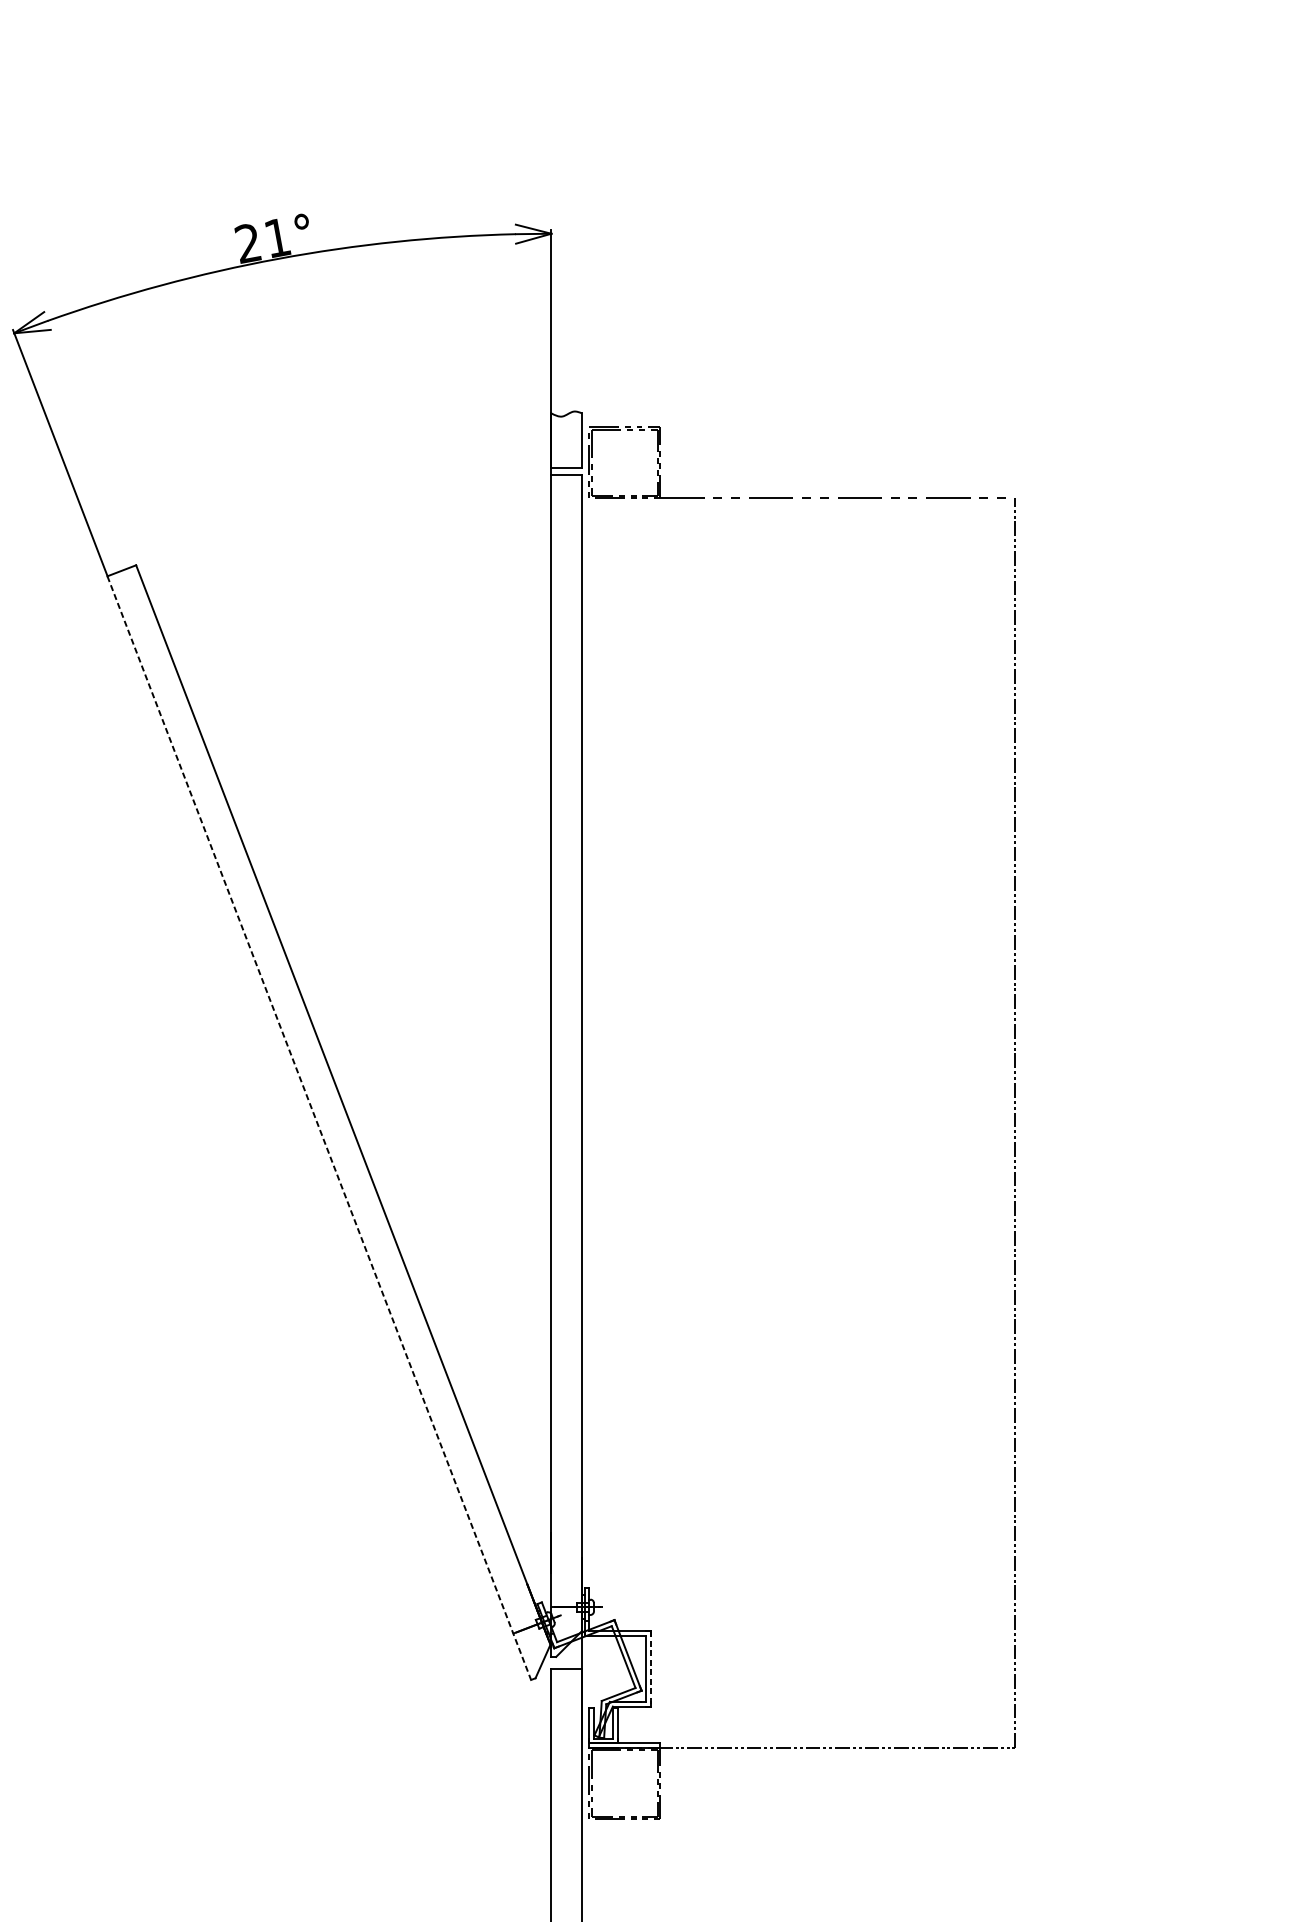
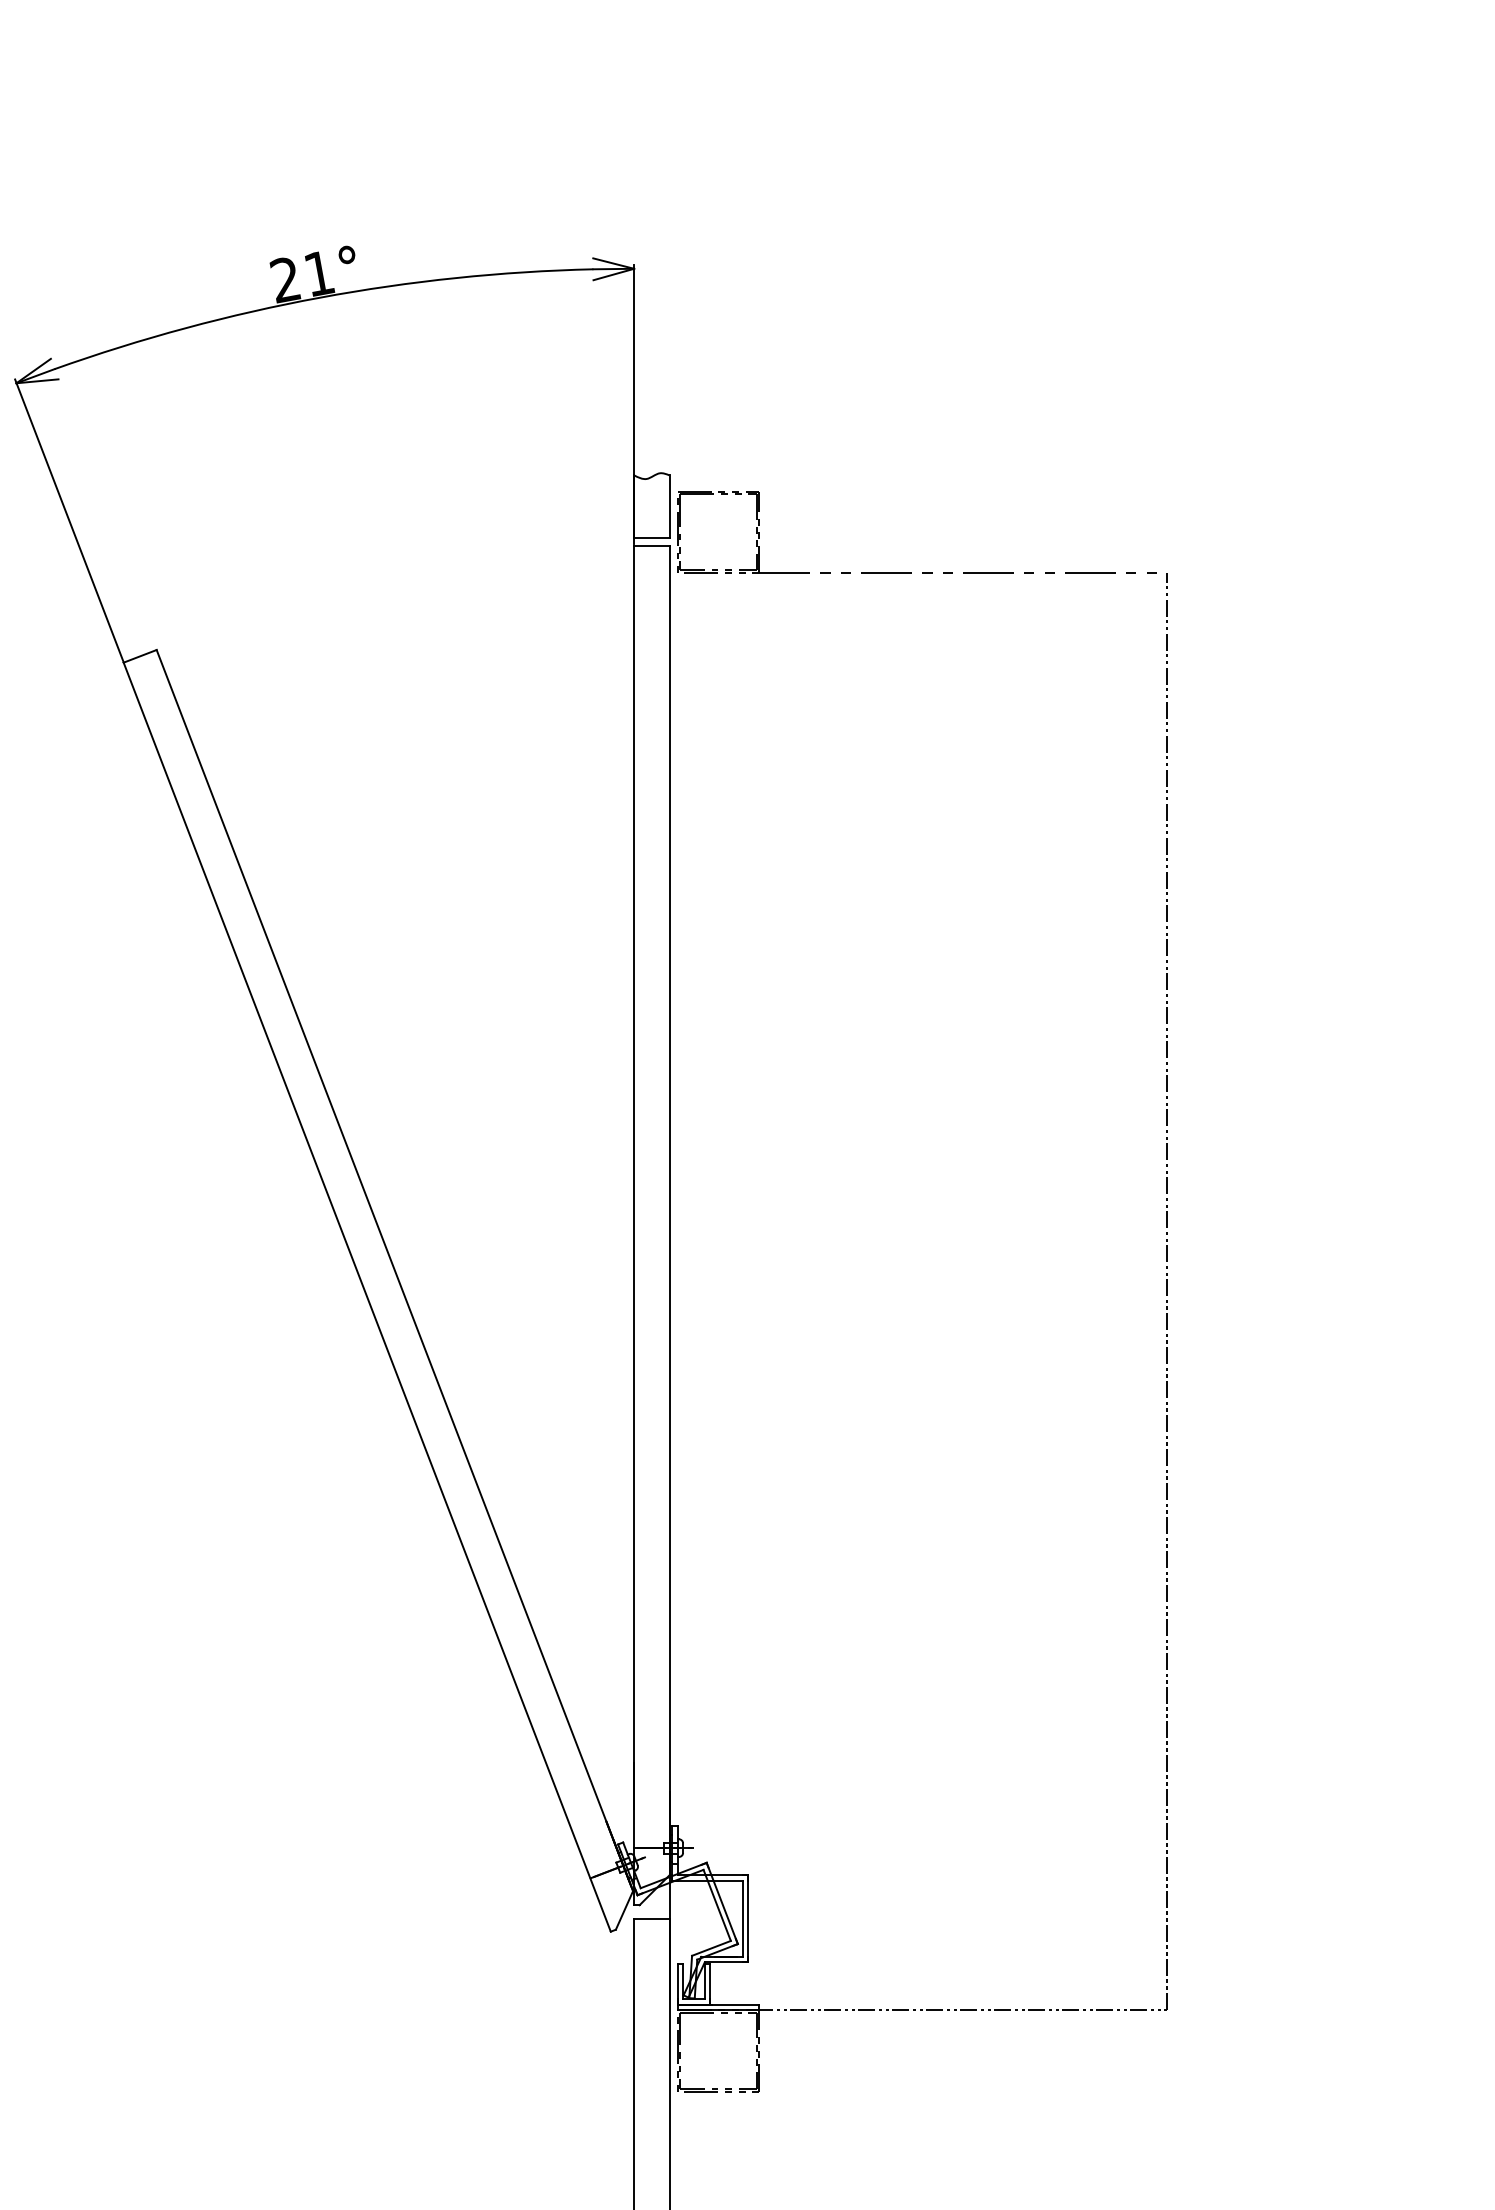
line: (319, 1128) -> (367, 1297), dashed -> solid
line: (650, 1669) -> (748, 1919), dashed -> solid

